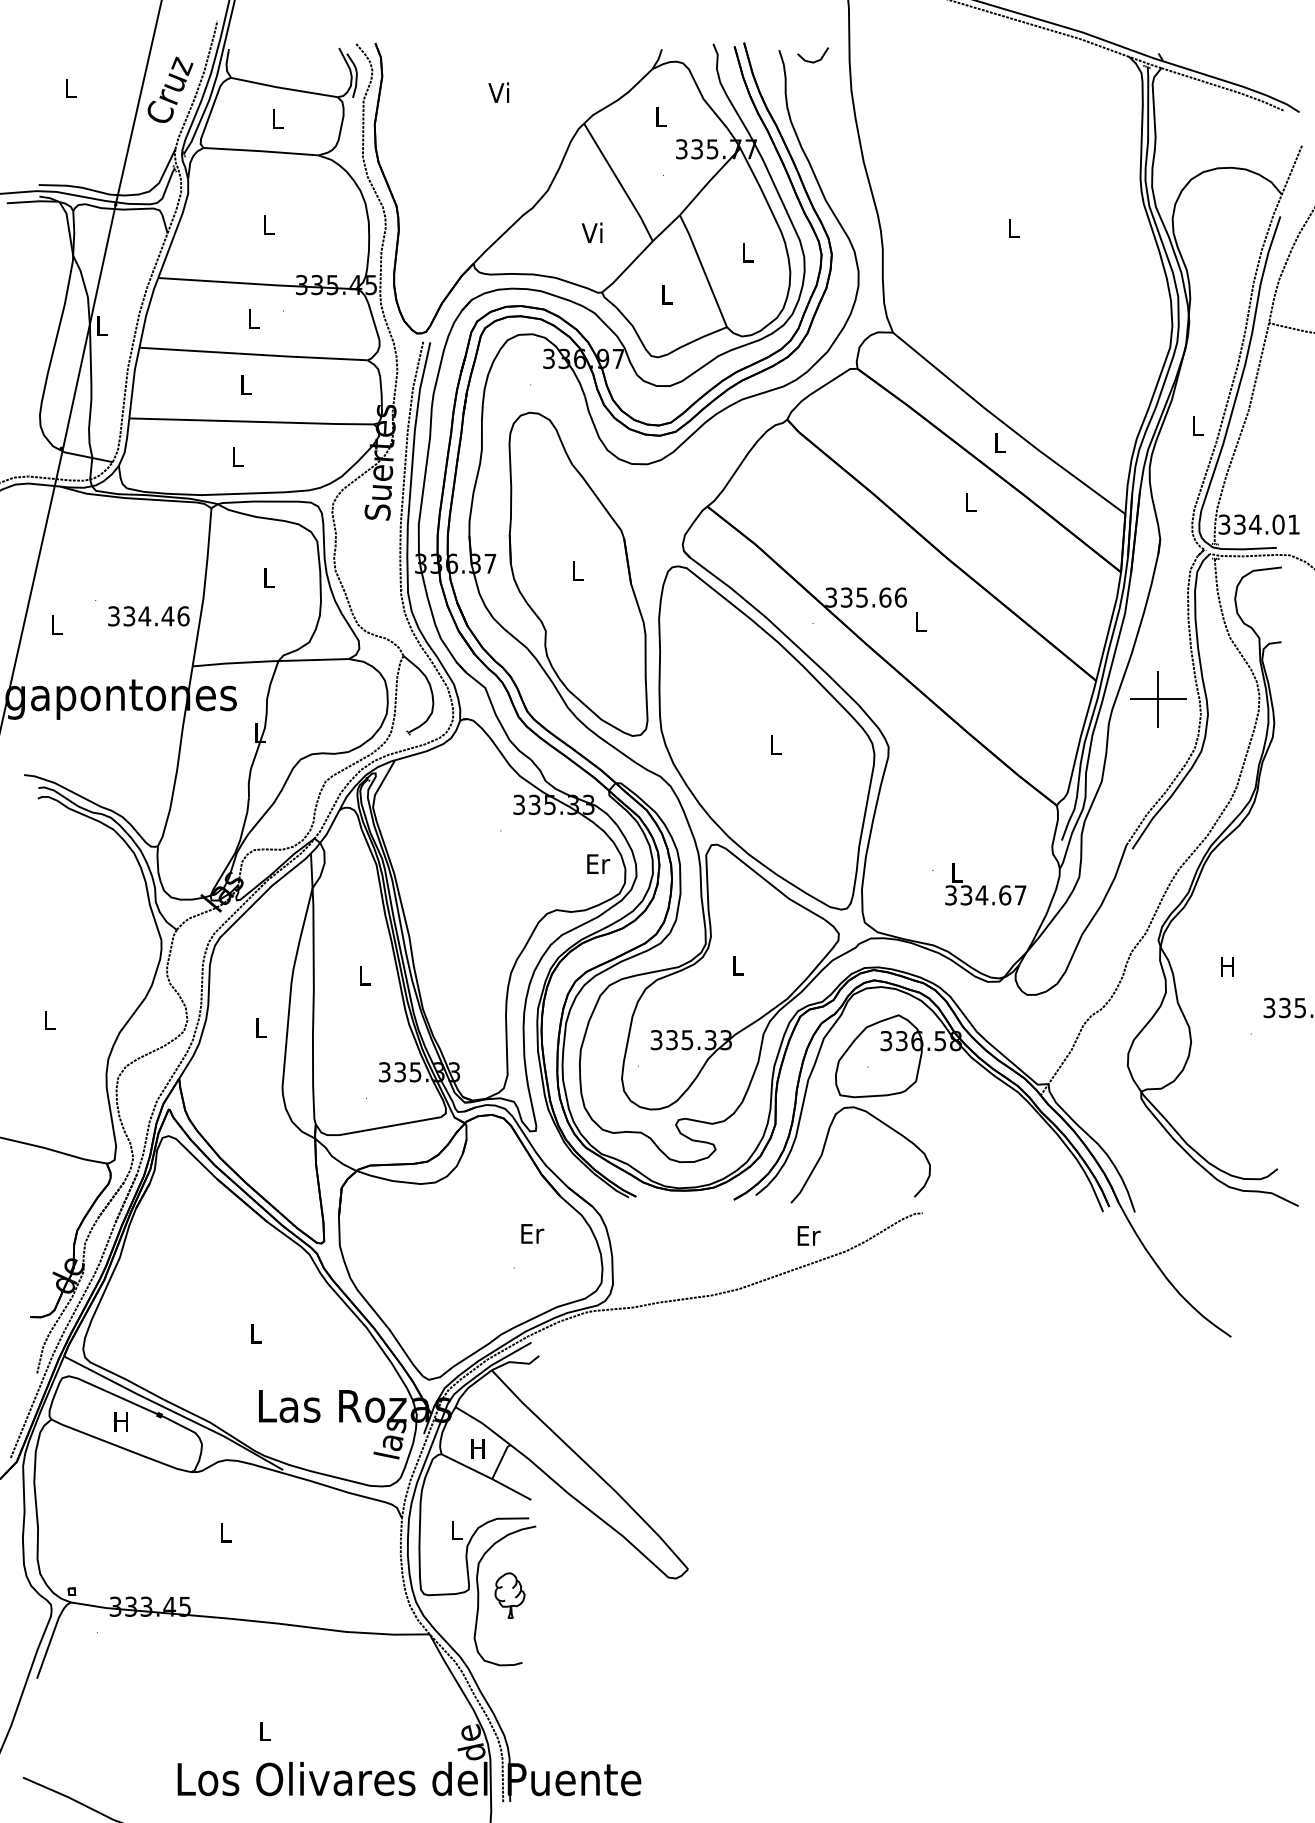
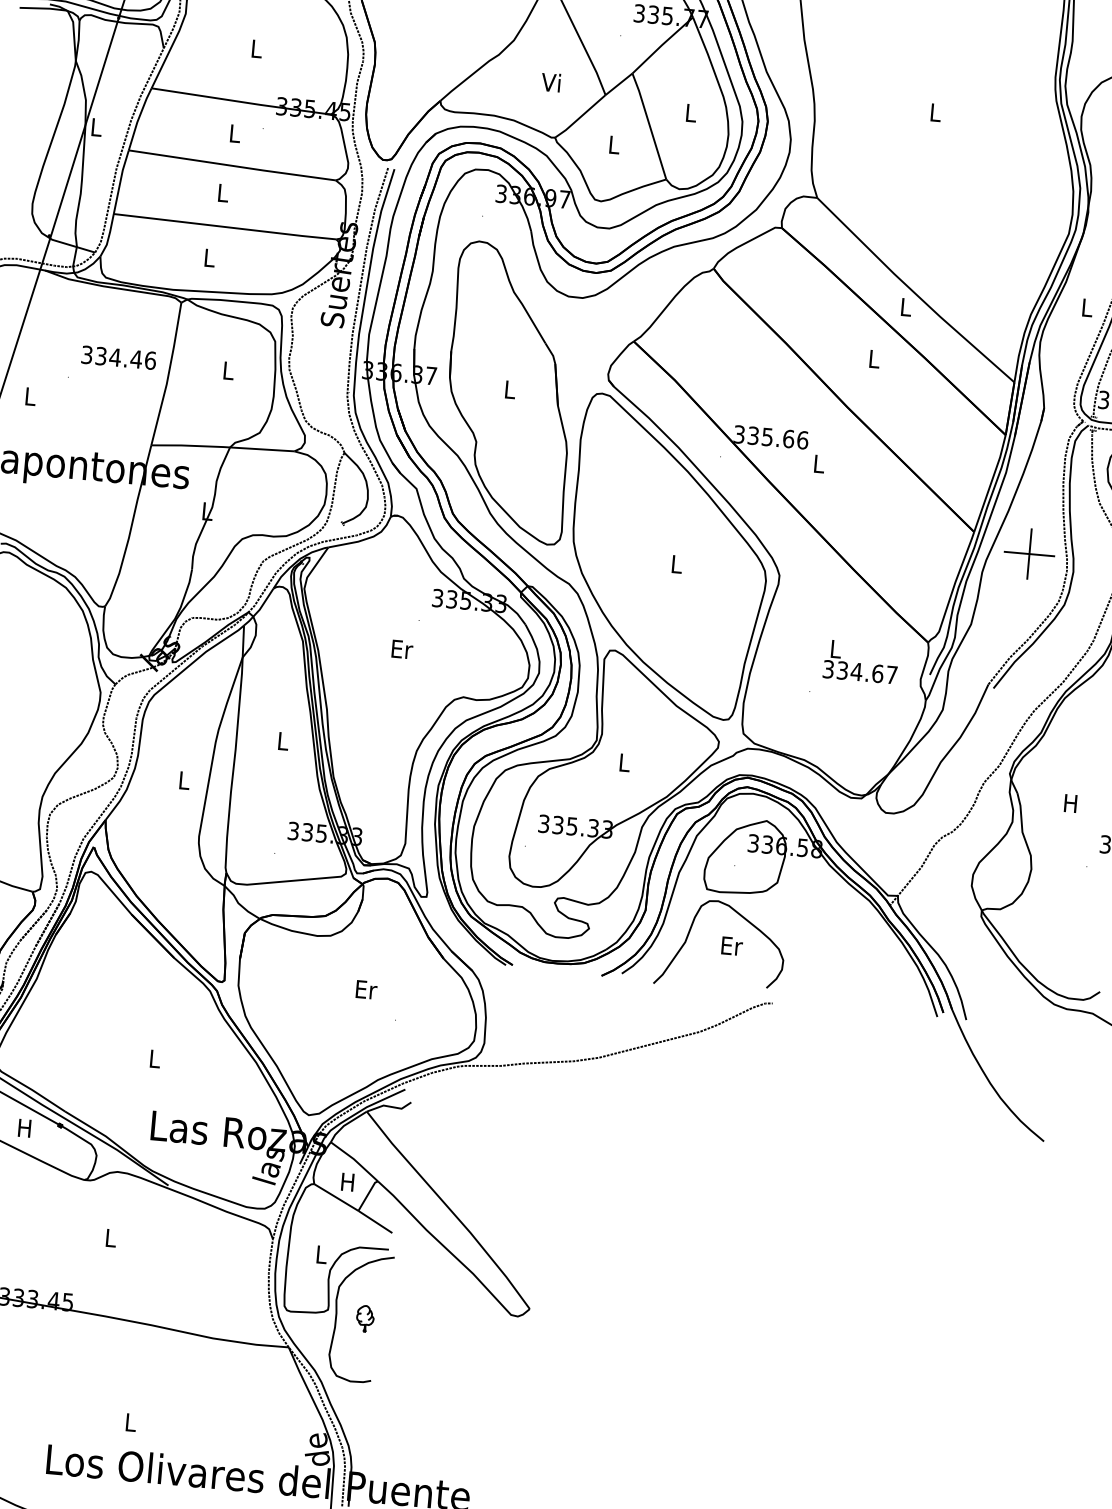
text: (148, 616) -> (118, 357), moved
text: (598, 863) -> (402, 648), moved
text: (985, 884) -> (860, 662), moved
text: (532, 1233) -> (366, 989), moved
text: (808, 1235) -> (731, 945), moved
part: (510, 1595) -> (365, 1318), size x0.62

